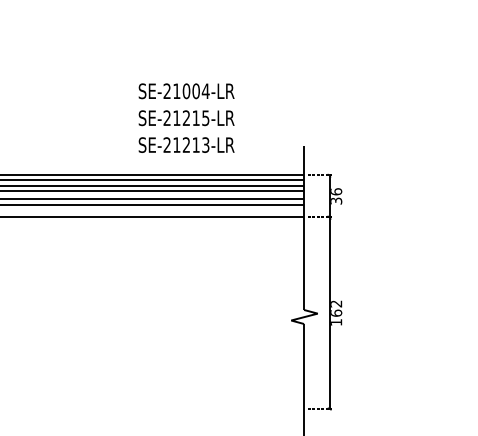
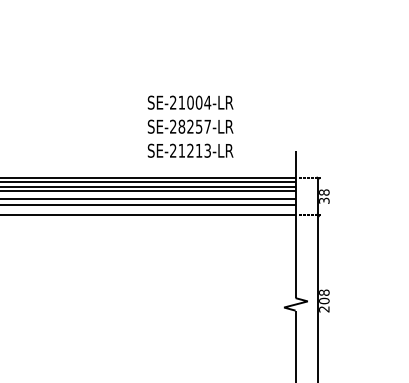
text: (191, 118) -> (194, 127), SE-21215-LR -> SE-28257-LR
text: (336, 191) -> (324, 192), 36 -> 38
text: (336, 313) -> (324, 301), 162 -> 208

